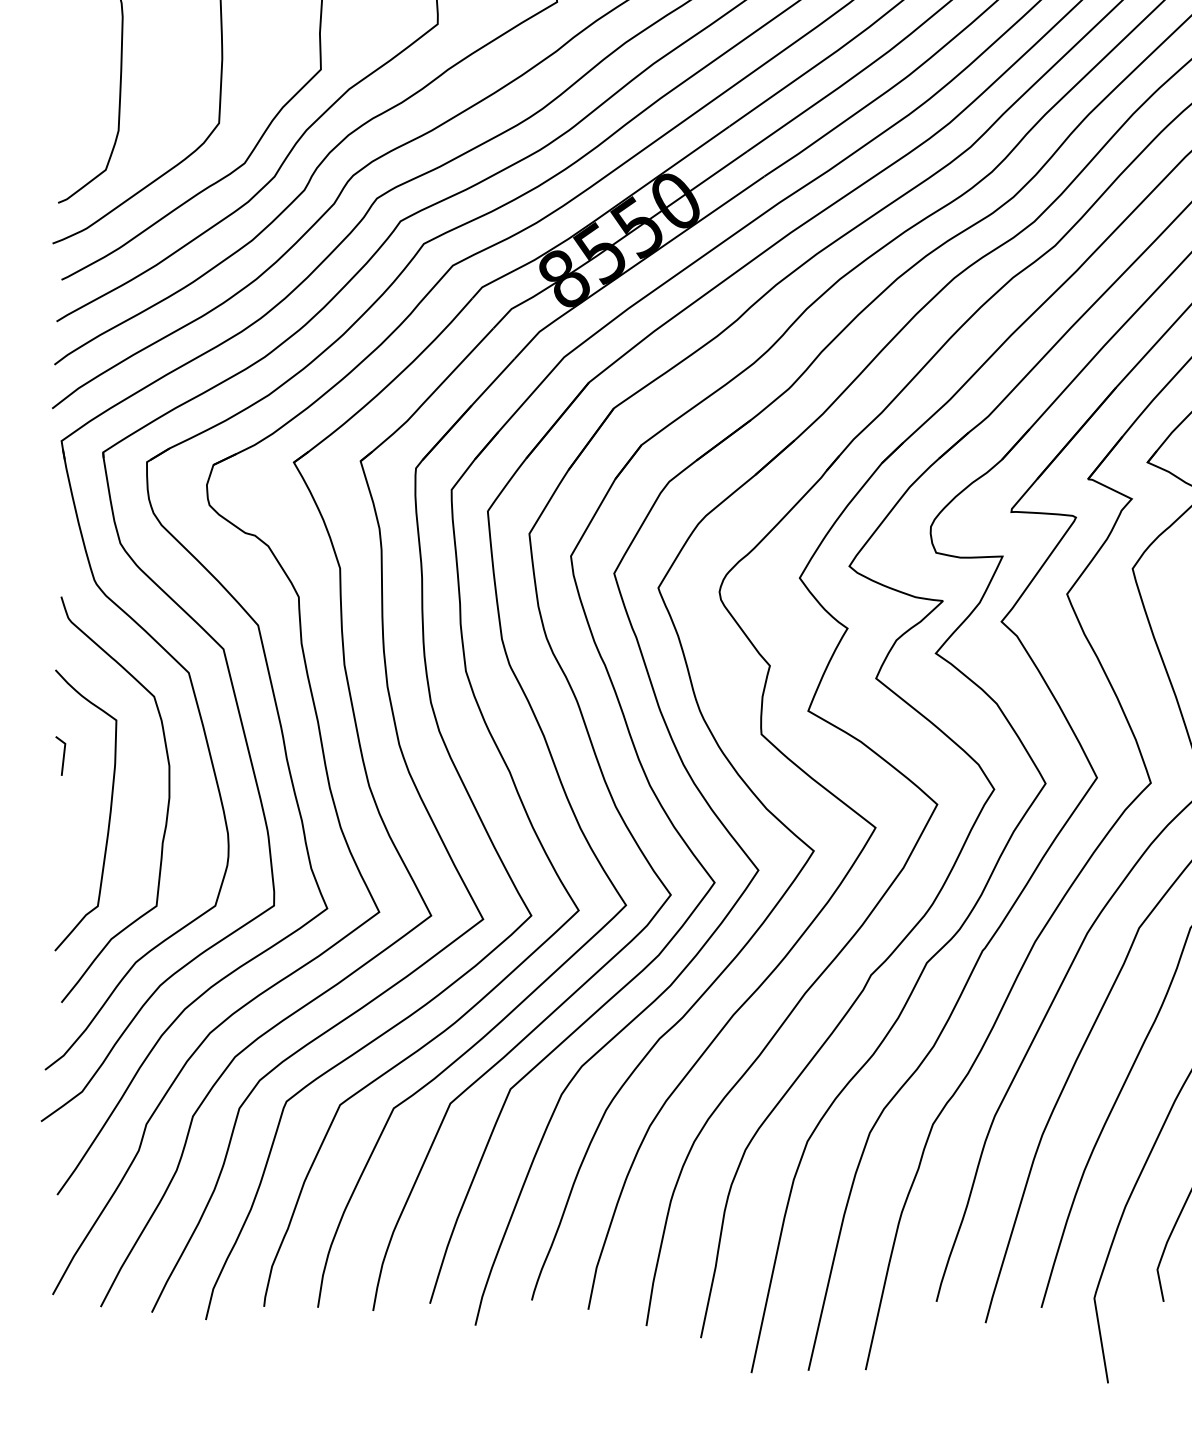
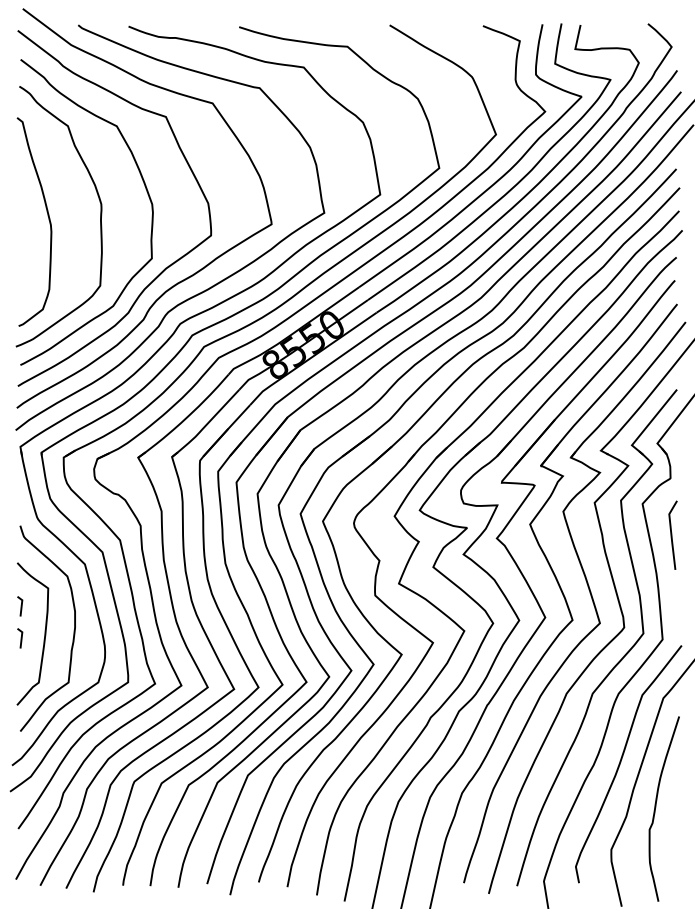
line: (61, 819) -> (20, 638), added

